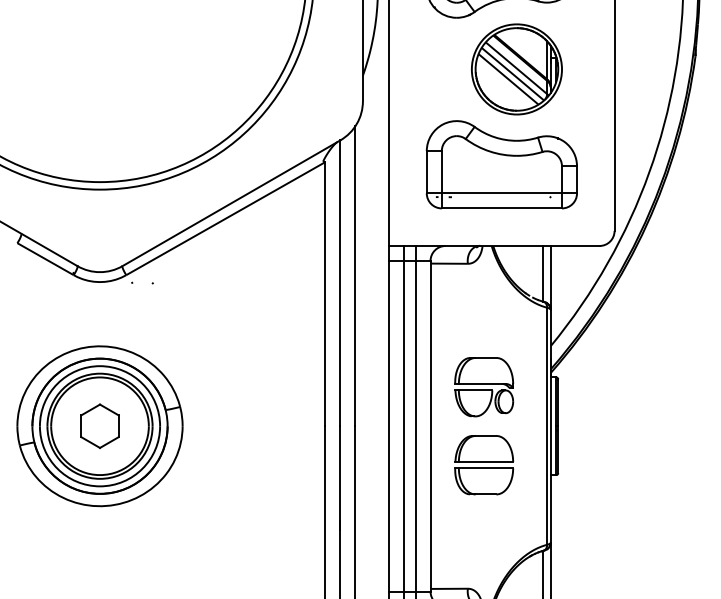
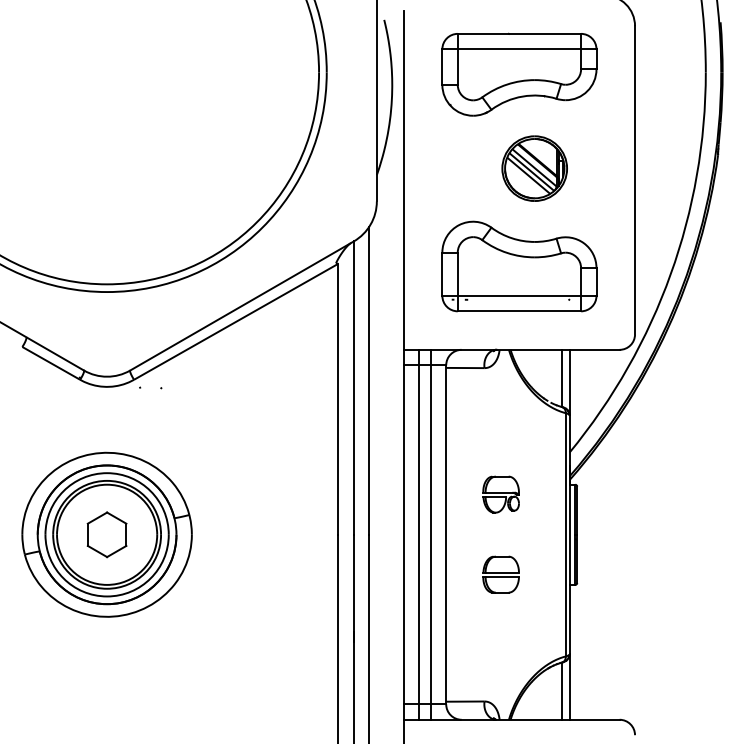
part: (516, 69) -> (534, 168), size x0.7
part: (483, 386) -> (500, 494), size x0.6
part: (483, 464) -> (500, 574), size x0.6

